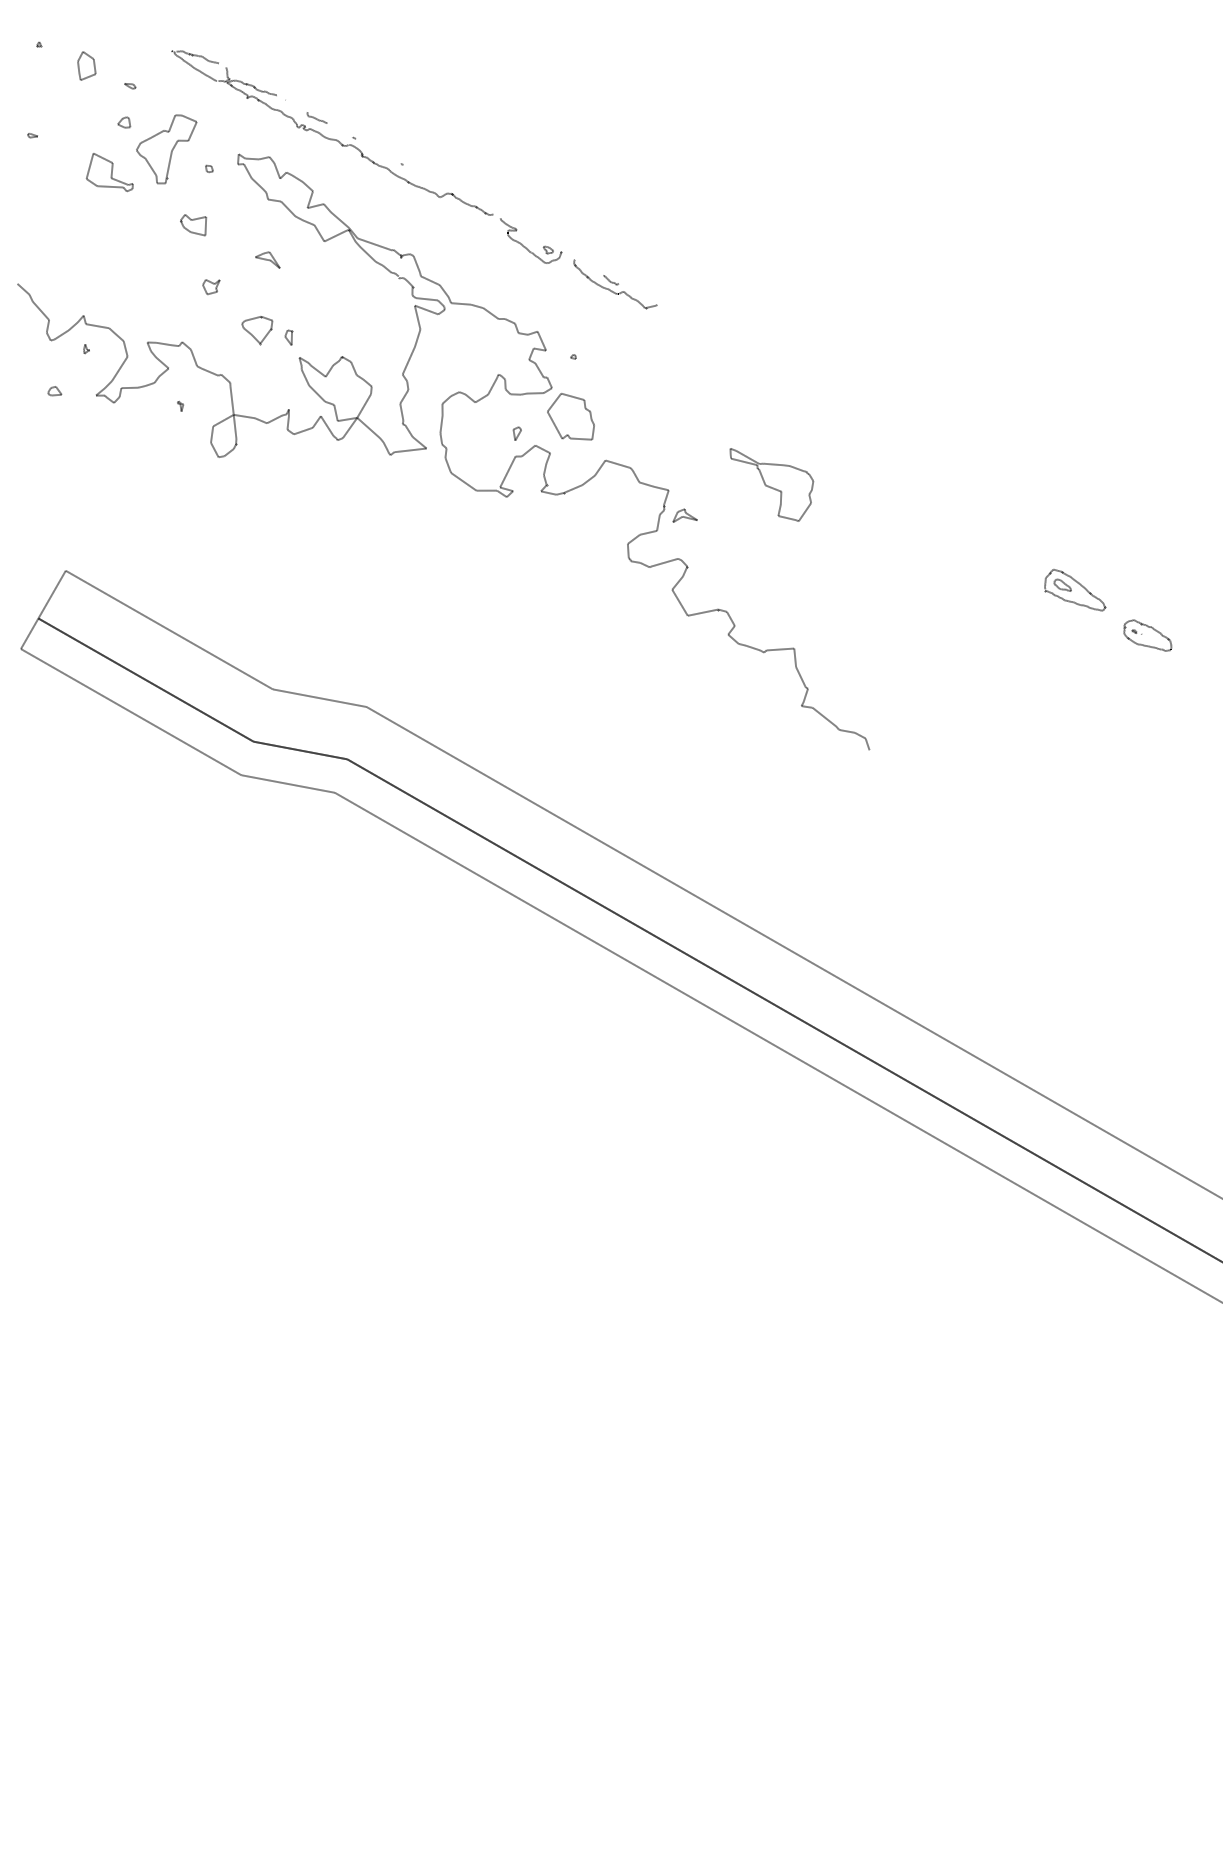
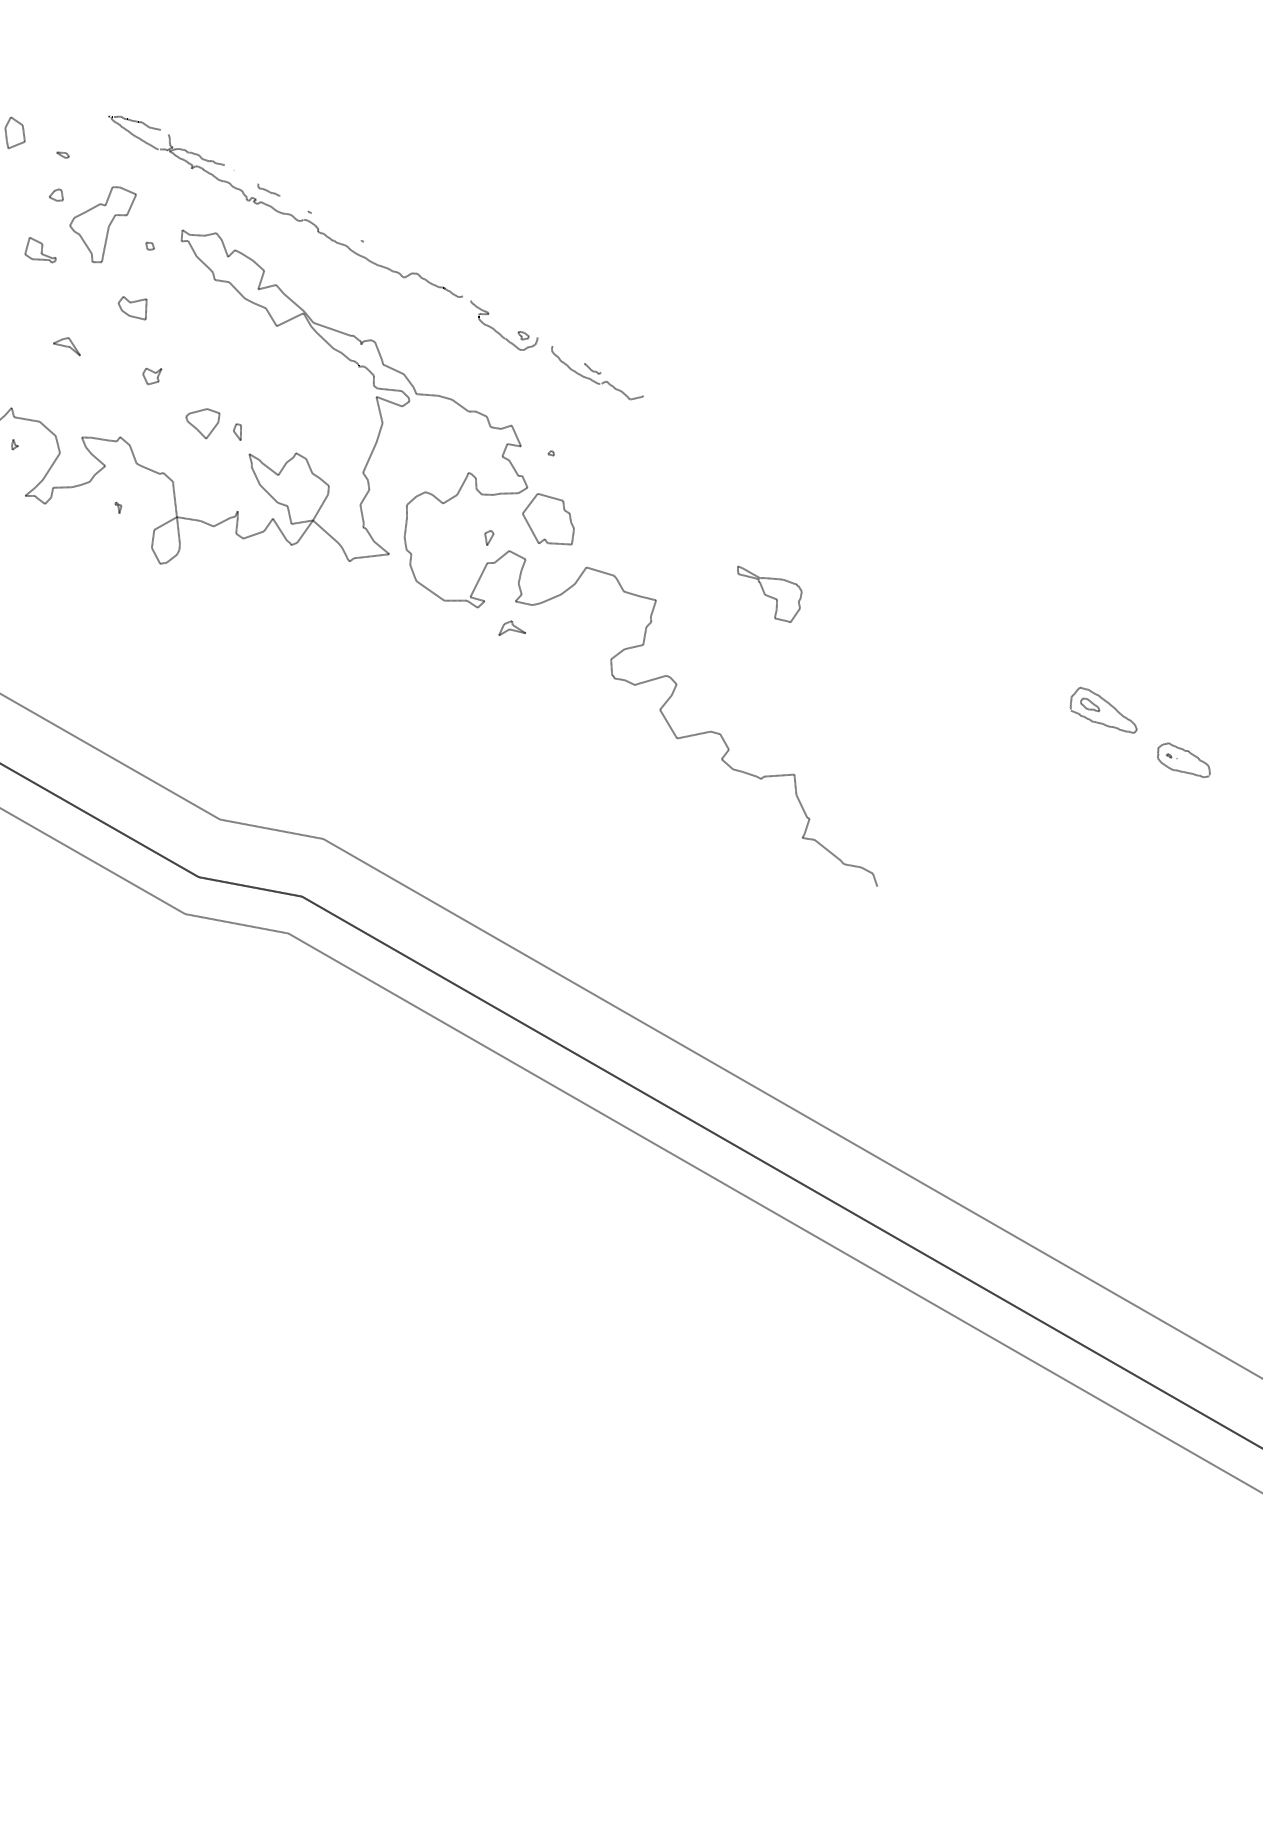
part: (109, 172) -> (40, 250), size x0.6
part: (267, 259) -> (66, 346), moved
part: (771, 484) -> (769, 593), size x0.7
part: (684, 515) -> (511, 628), moved

